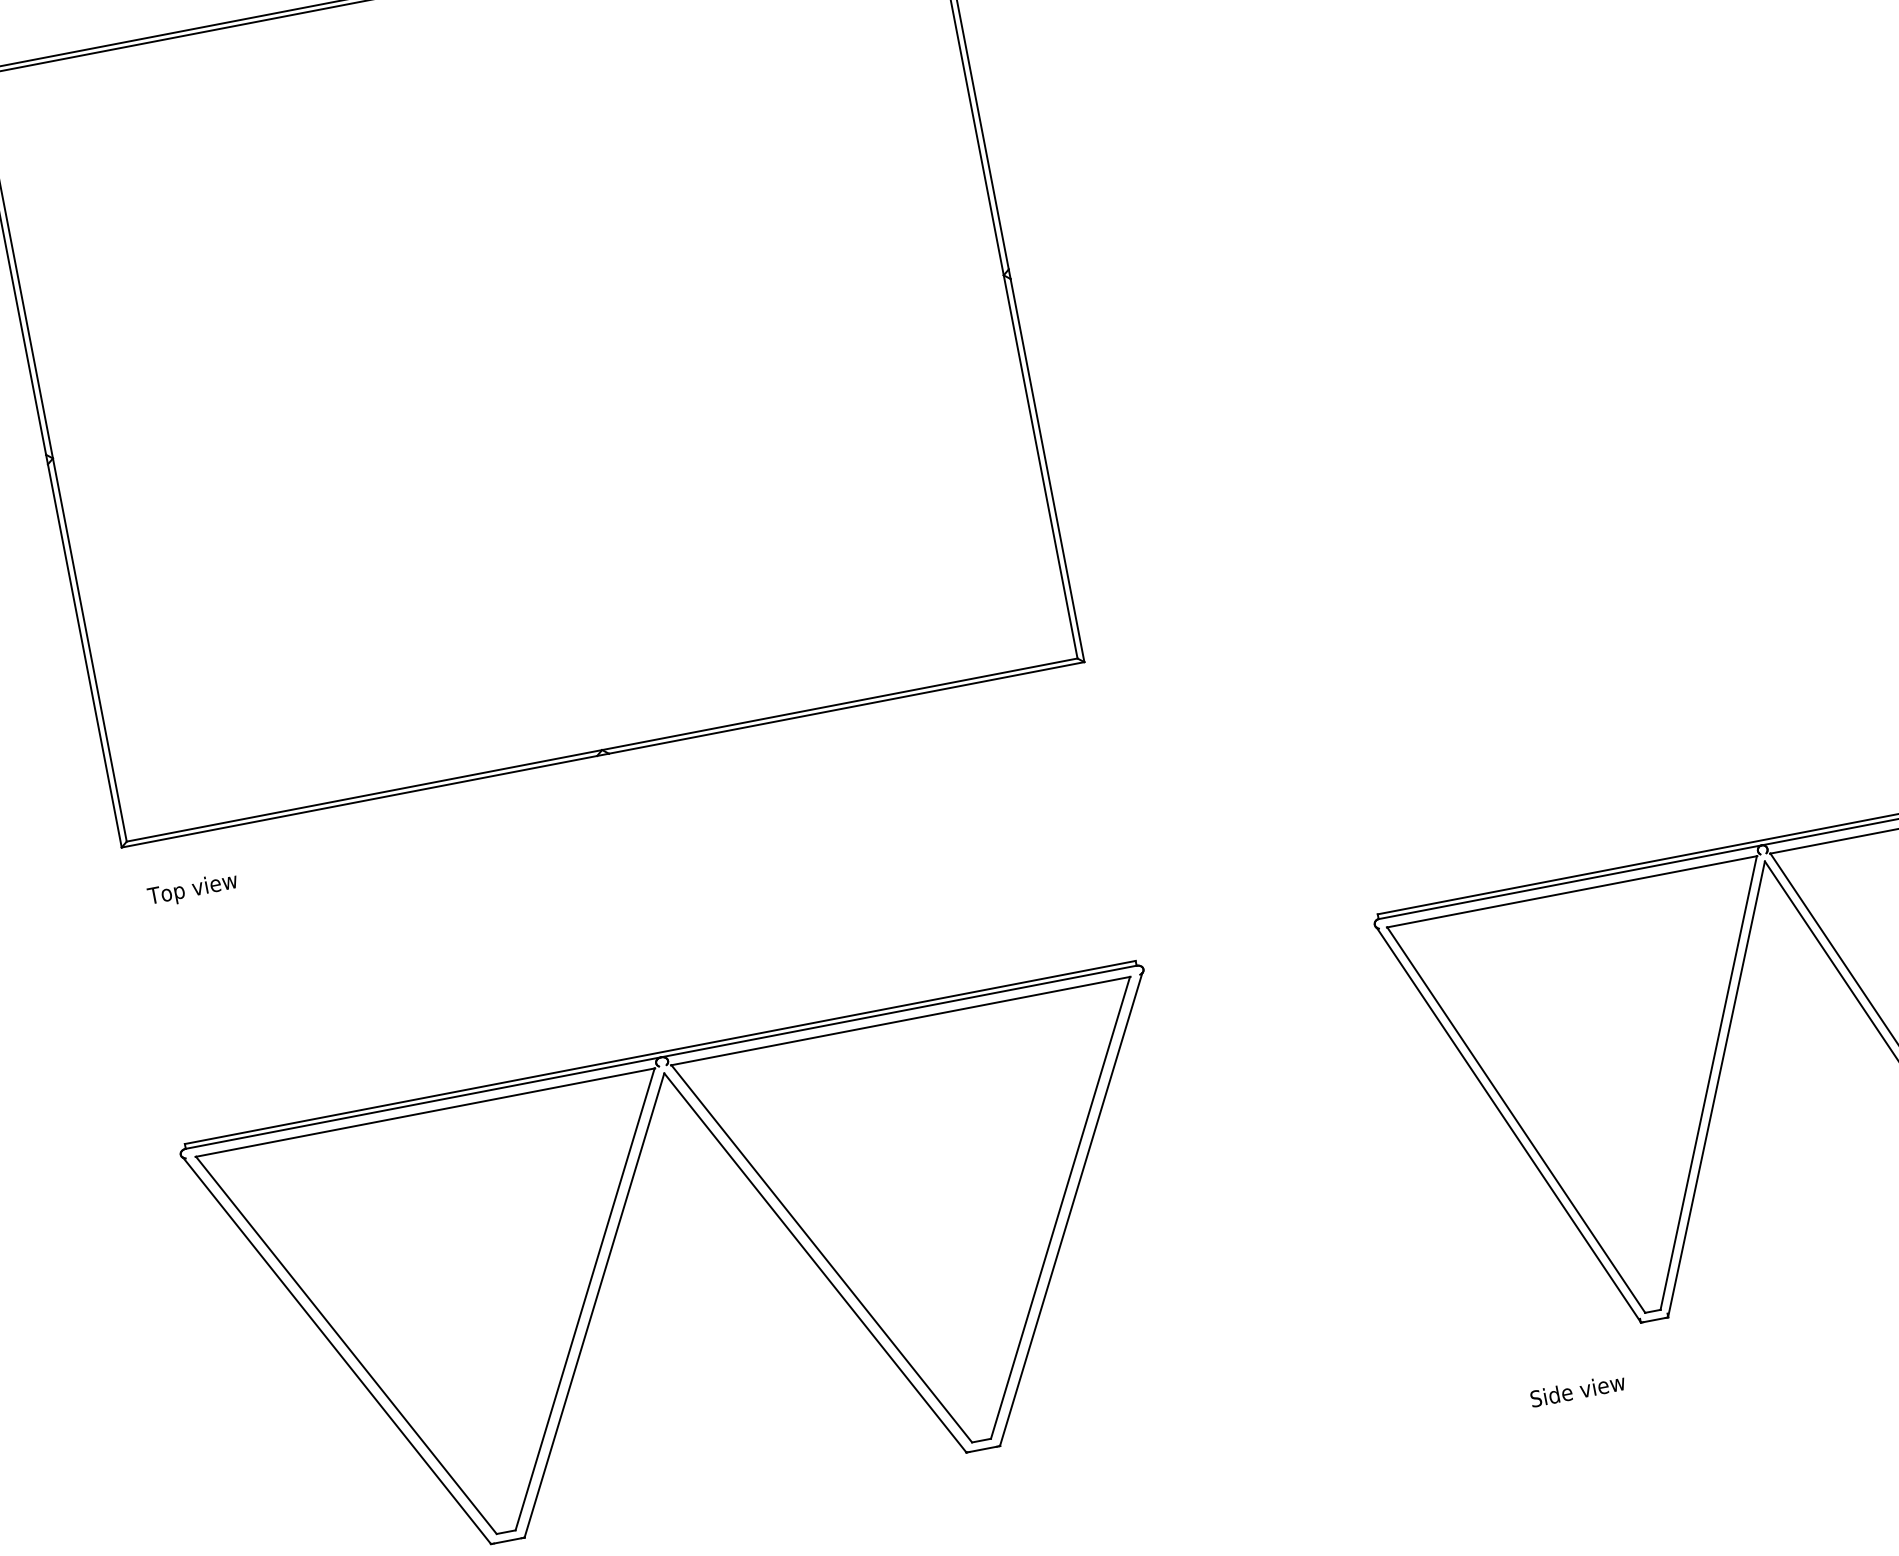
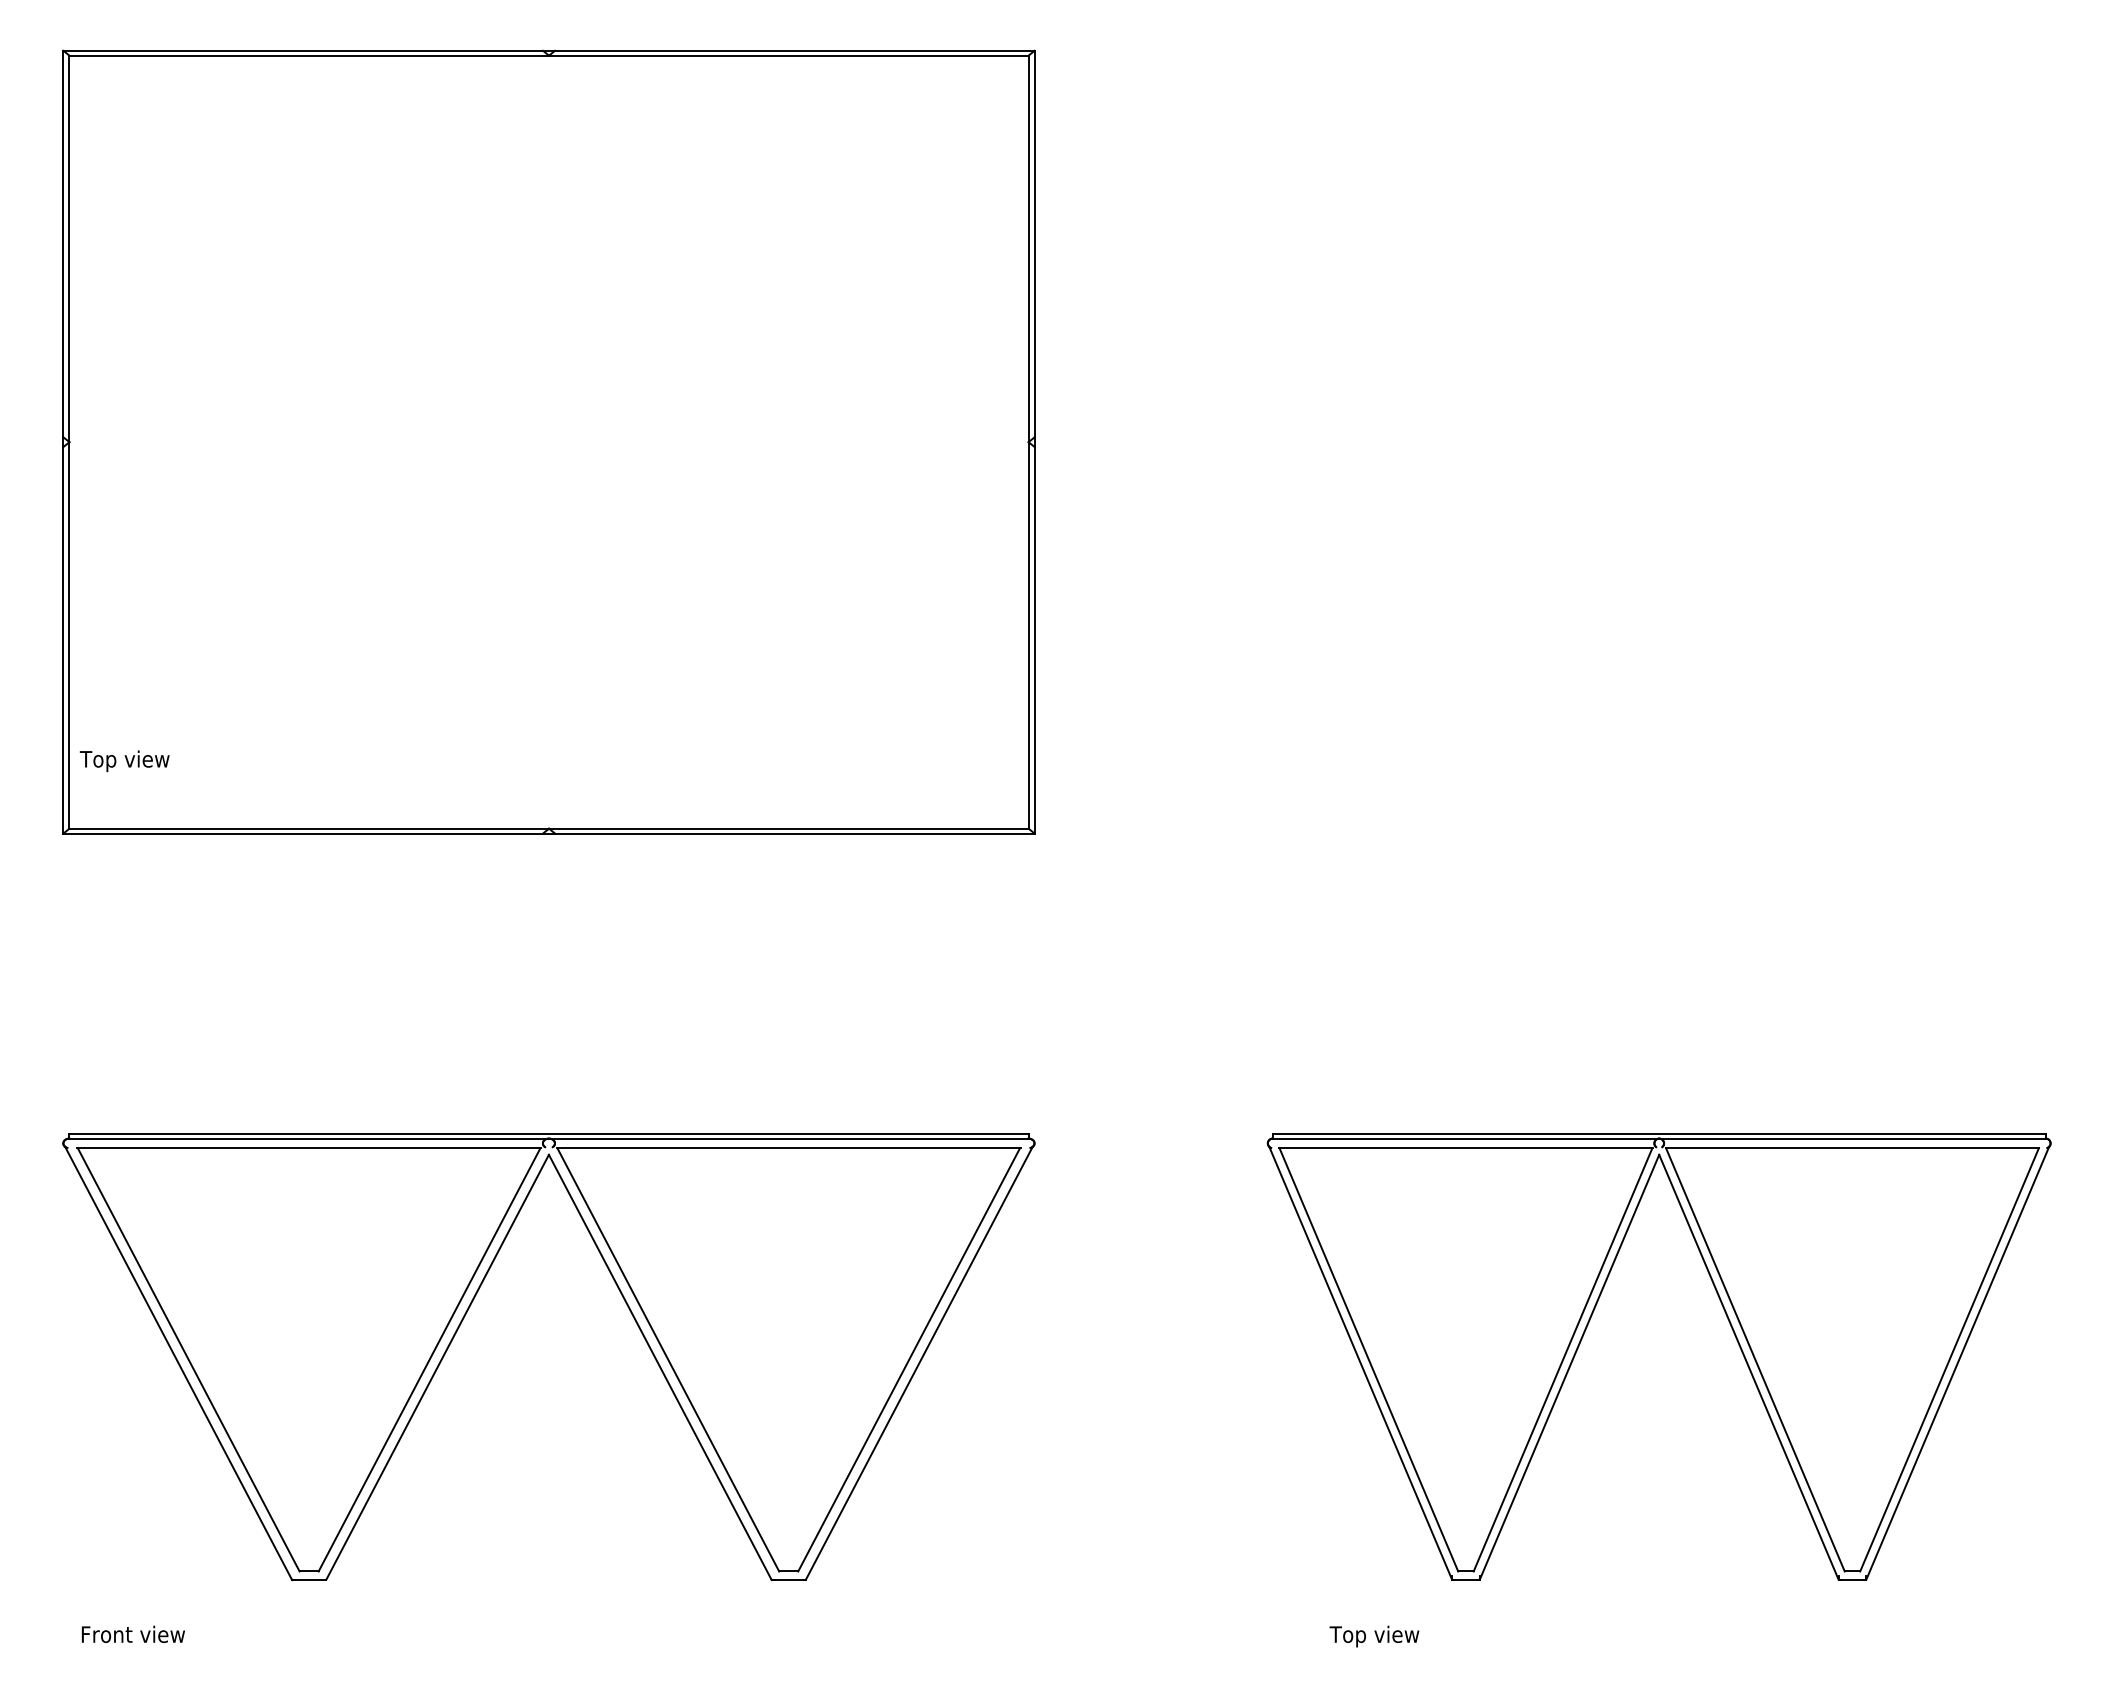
text: (192, 890) -> (124, 761), moved
text: (1577, 1392) -> (1377, 1636), Side view -> Top view

